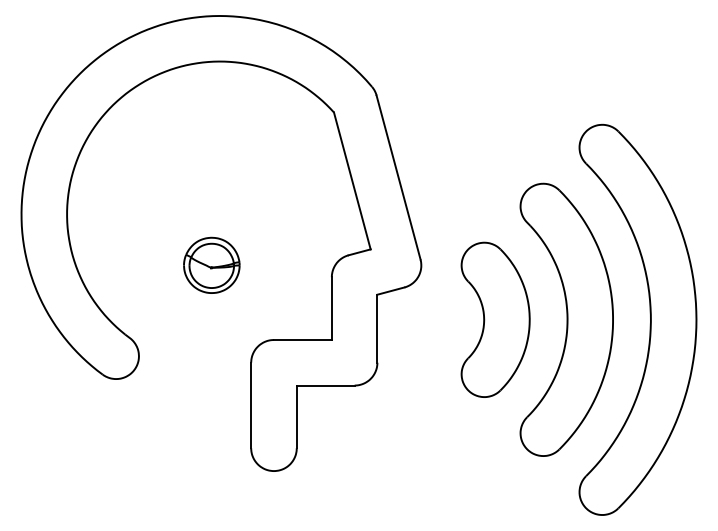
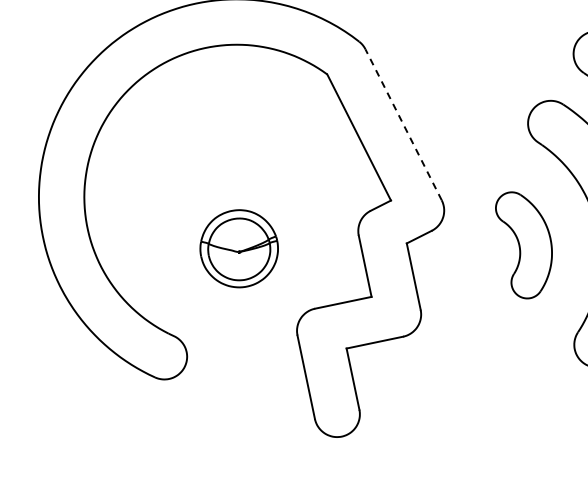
line: (398, 177) -> (403, 124), solid -> dashed
part: (211, 264) -> (238, 247), size x1.4
part: (495, 319) -> (527, 243), size x0.7

